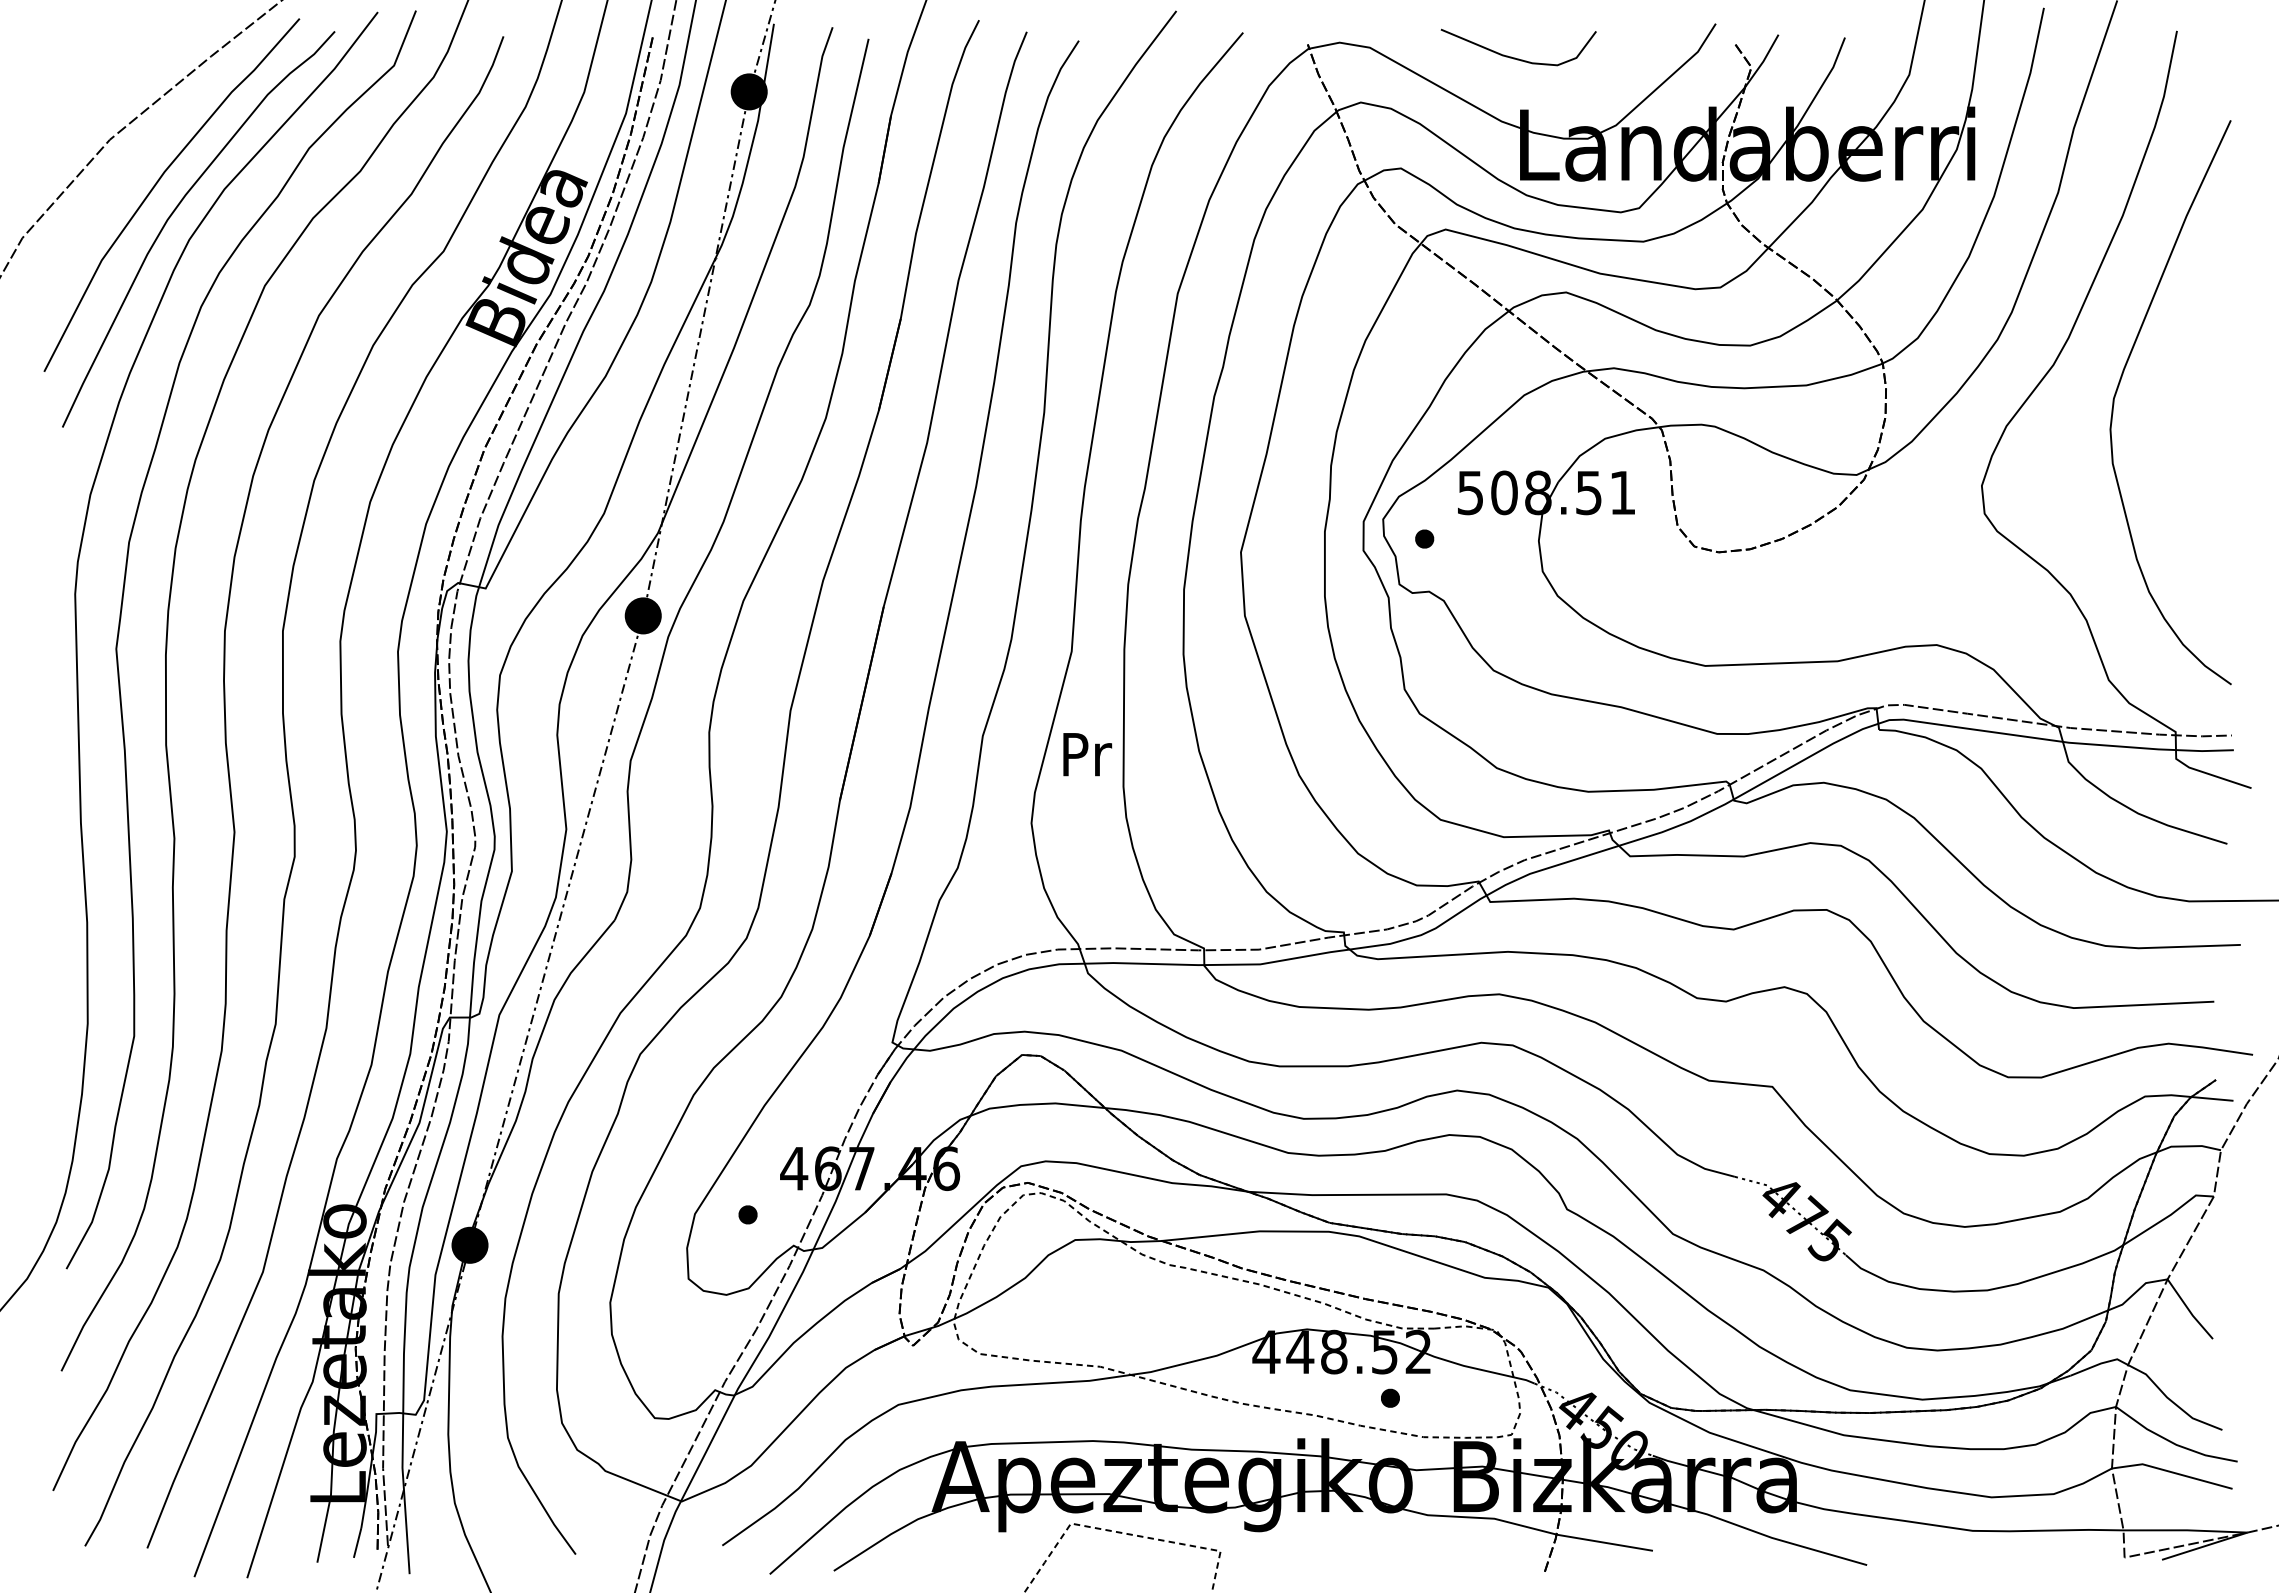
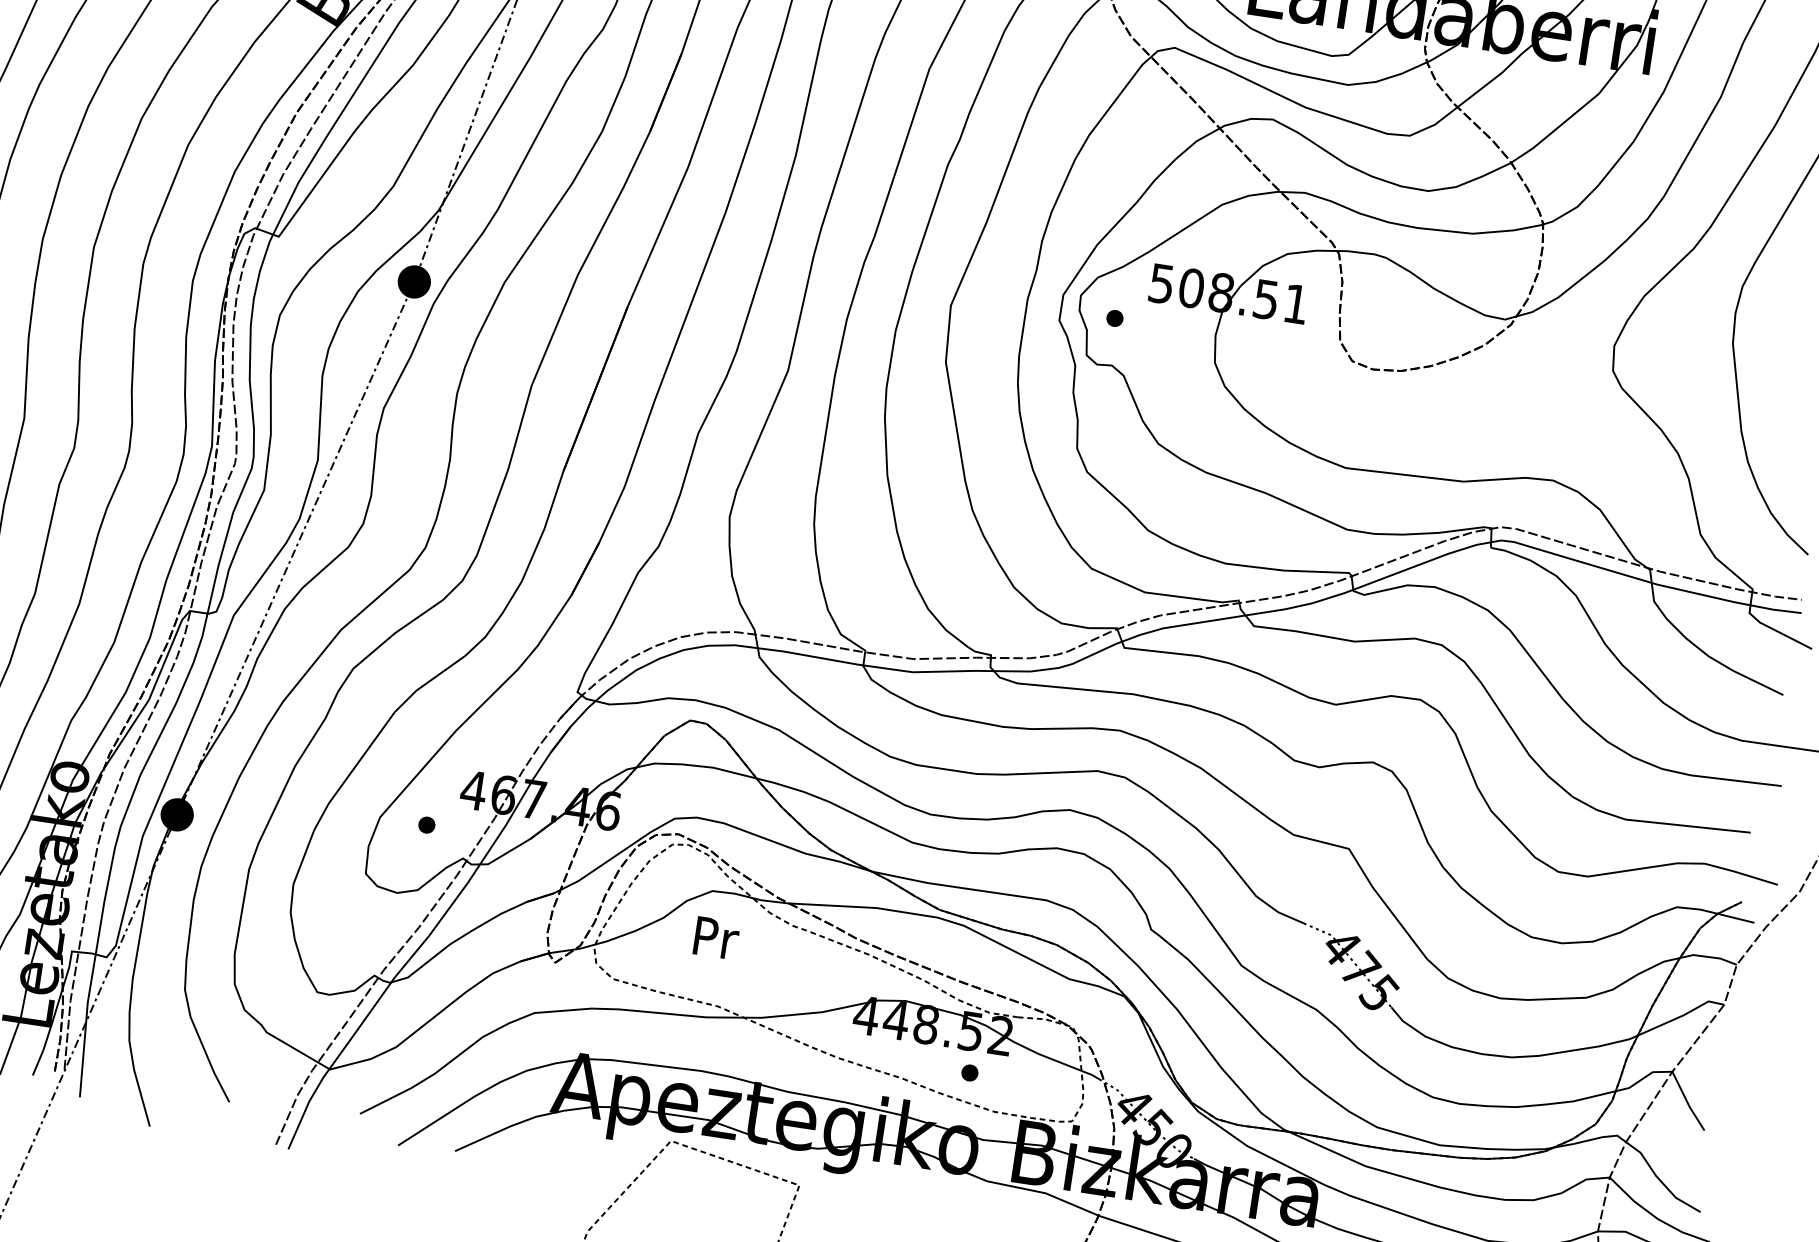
text: (1087, 754) -> (716, 938), moved

